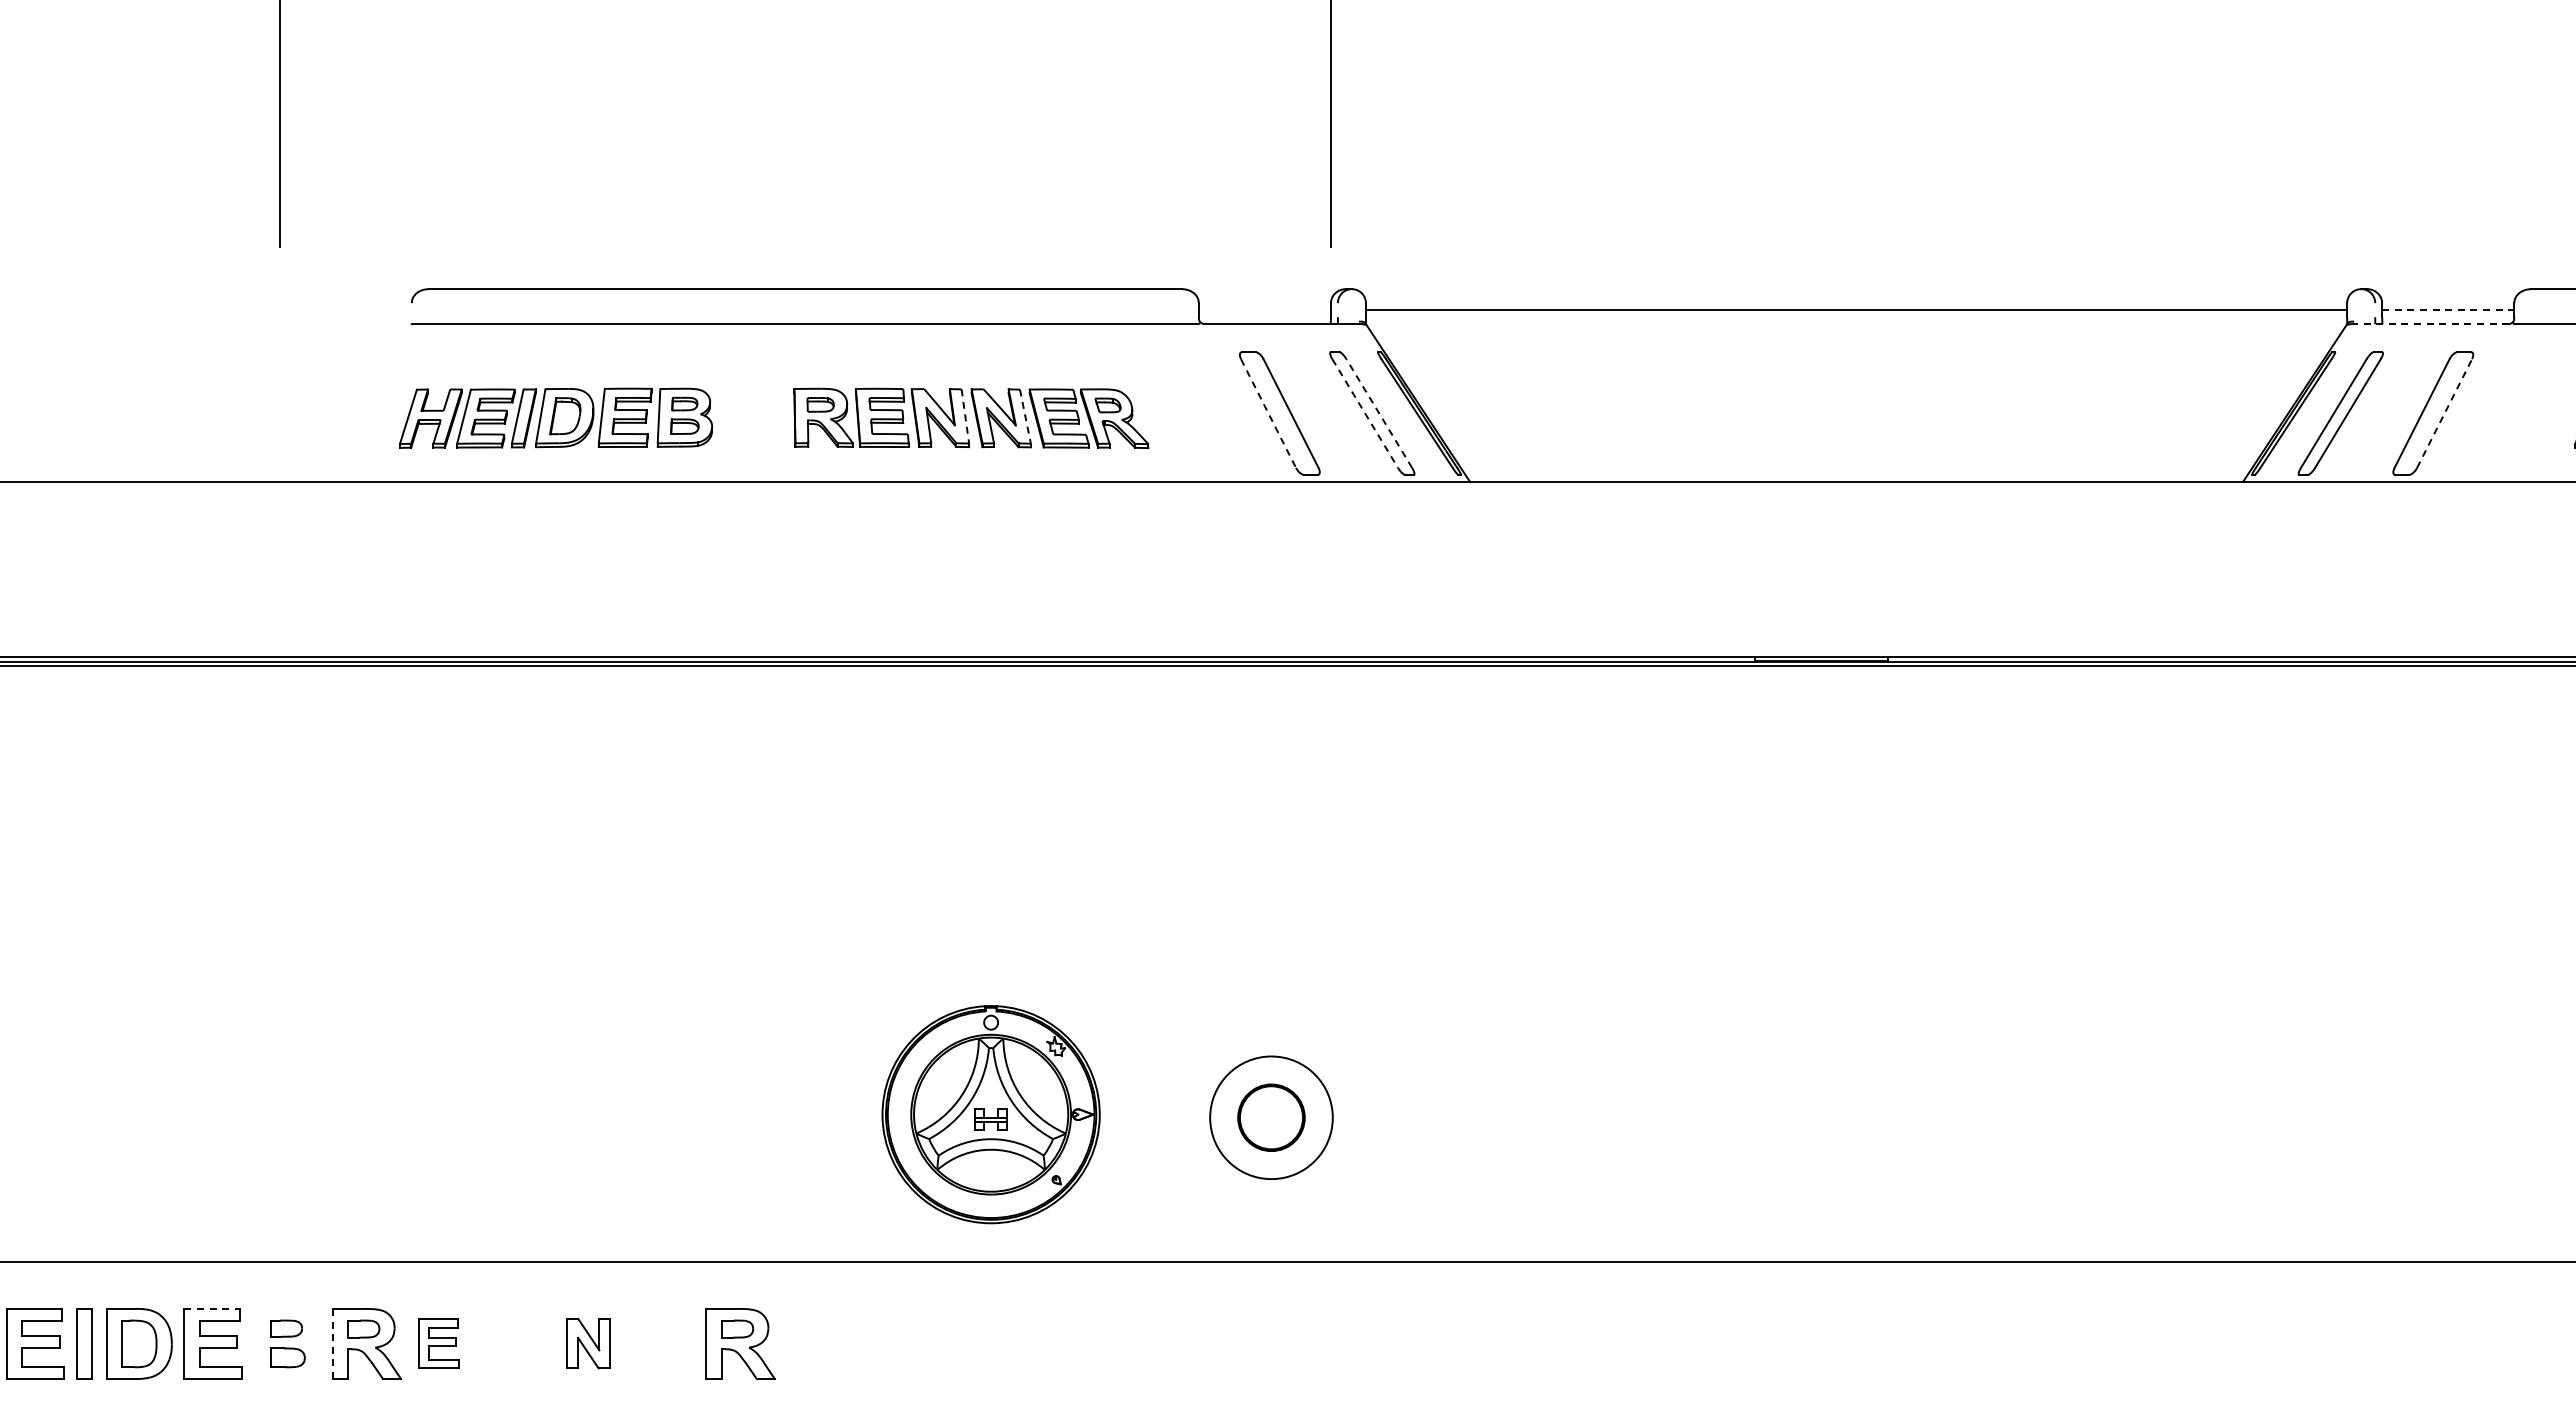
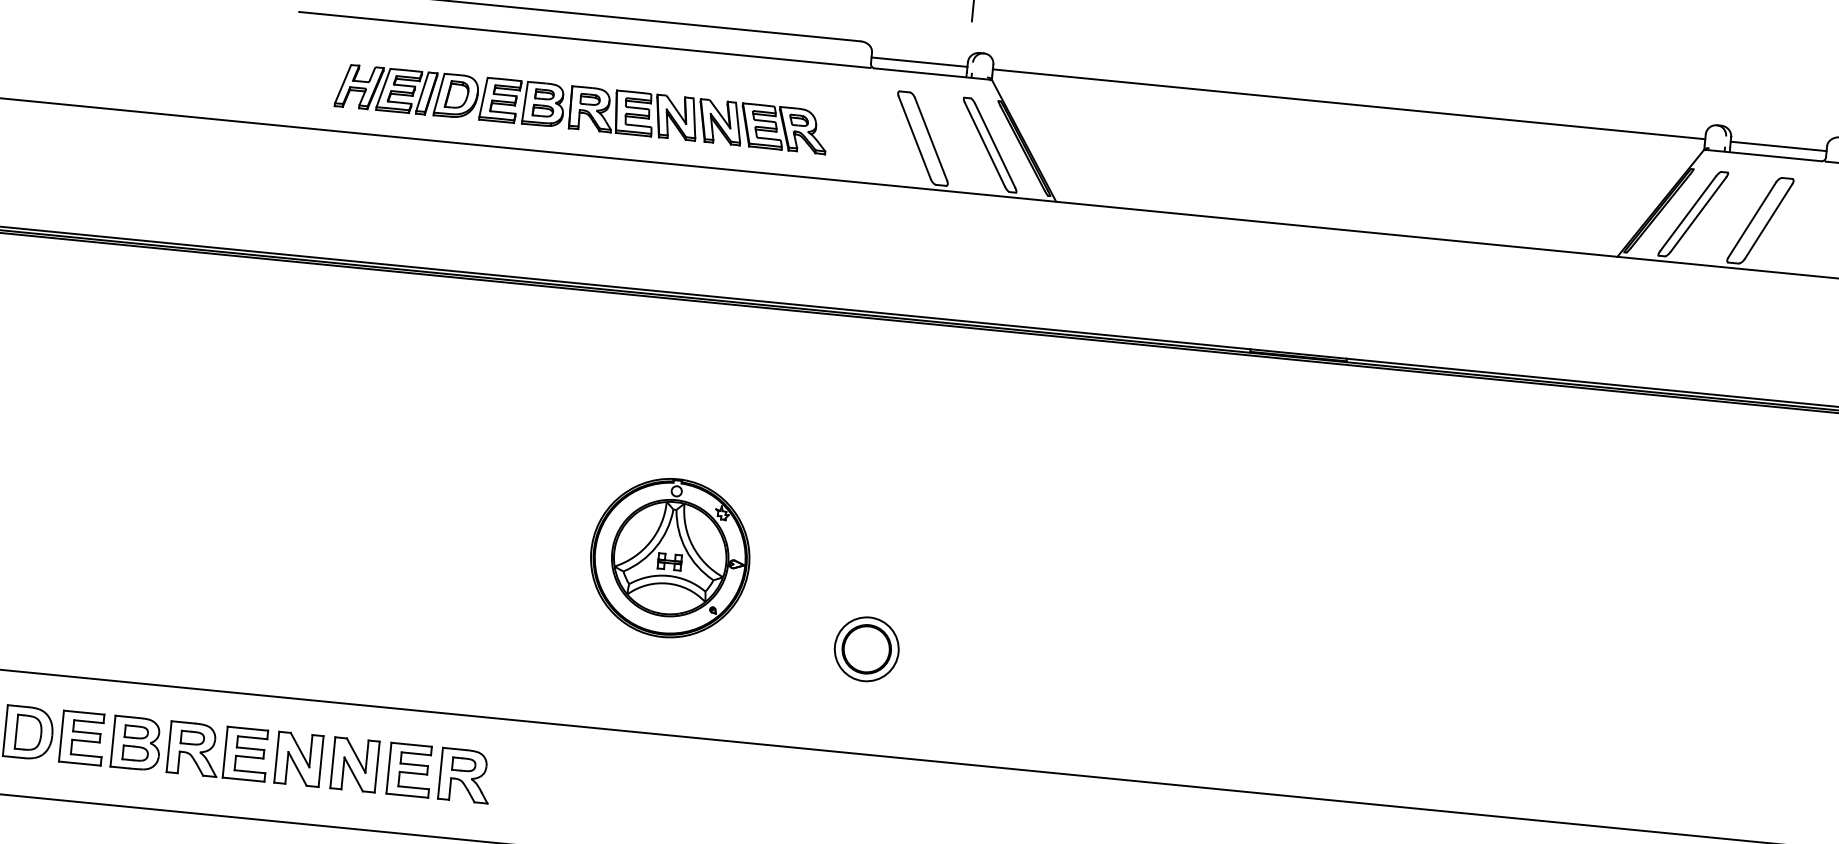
line: (1264, 309) -> (919, 62), added
line: (2448, 309) -> (1778, 146), dashed -> solid
line: (2430, 324) -> (1764, 155), dashed -> solid
line: (1268, 413) -> (914, 137), dashed -> solid
line: (1379, 413) -> (995, 145), dashed -> solid
line: (2444, 413) -> (1768, 221), dashed -> solid
line: (1365, 414) -> (985, 145), dashed -> solid
line: (965, 416) -> (694, 118), dashed -> solid
line: (1025, 416) -> (738, 122), dashed -> solid
part: (555, 417) -> (449, 95), moved
part: (990, 1114) -> (669, 557), moved
circle: (1271, 1117) -> (866, 649), size x0.71
line: (212, 1308) -> (84, 712), dashed -> solid
part: (287, 1343) -> (136, 743), added
line: (332, 1343) -> (168, 746), dashed -> solid
part: (438, 1343) -> (245, 753), size x1.43
part: (511, 1343) -> (298, 759), added
part: (588, 1343) -> (354, 764), size x1.43
part: (664, 1343) -> (410, 769), added

